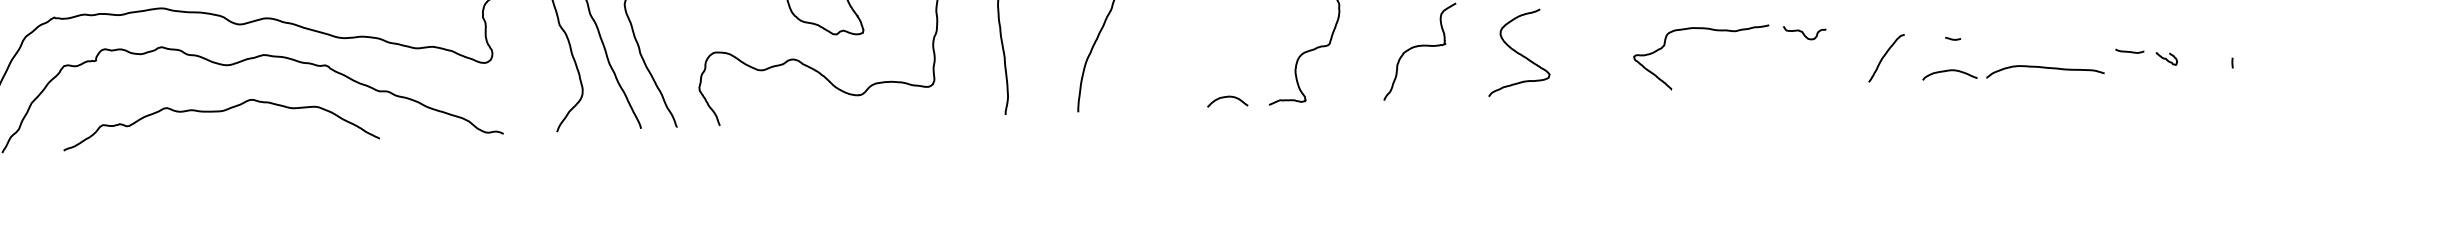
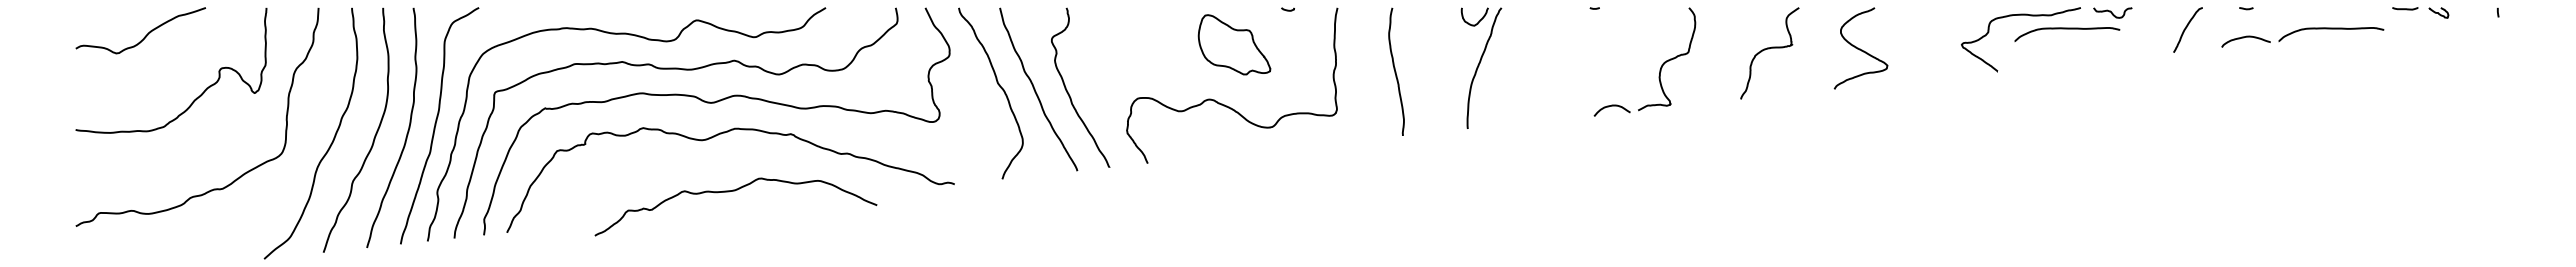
curve: (1752, 48) -> (2067, 29), added
curve: (1225, 98) -> (1609, 107), moved
curve: (223, 112) -> (735, 191), moved

